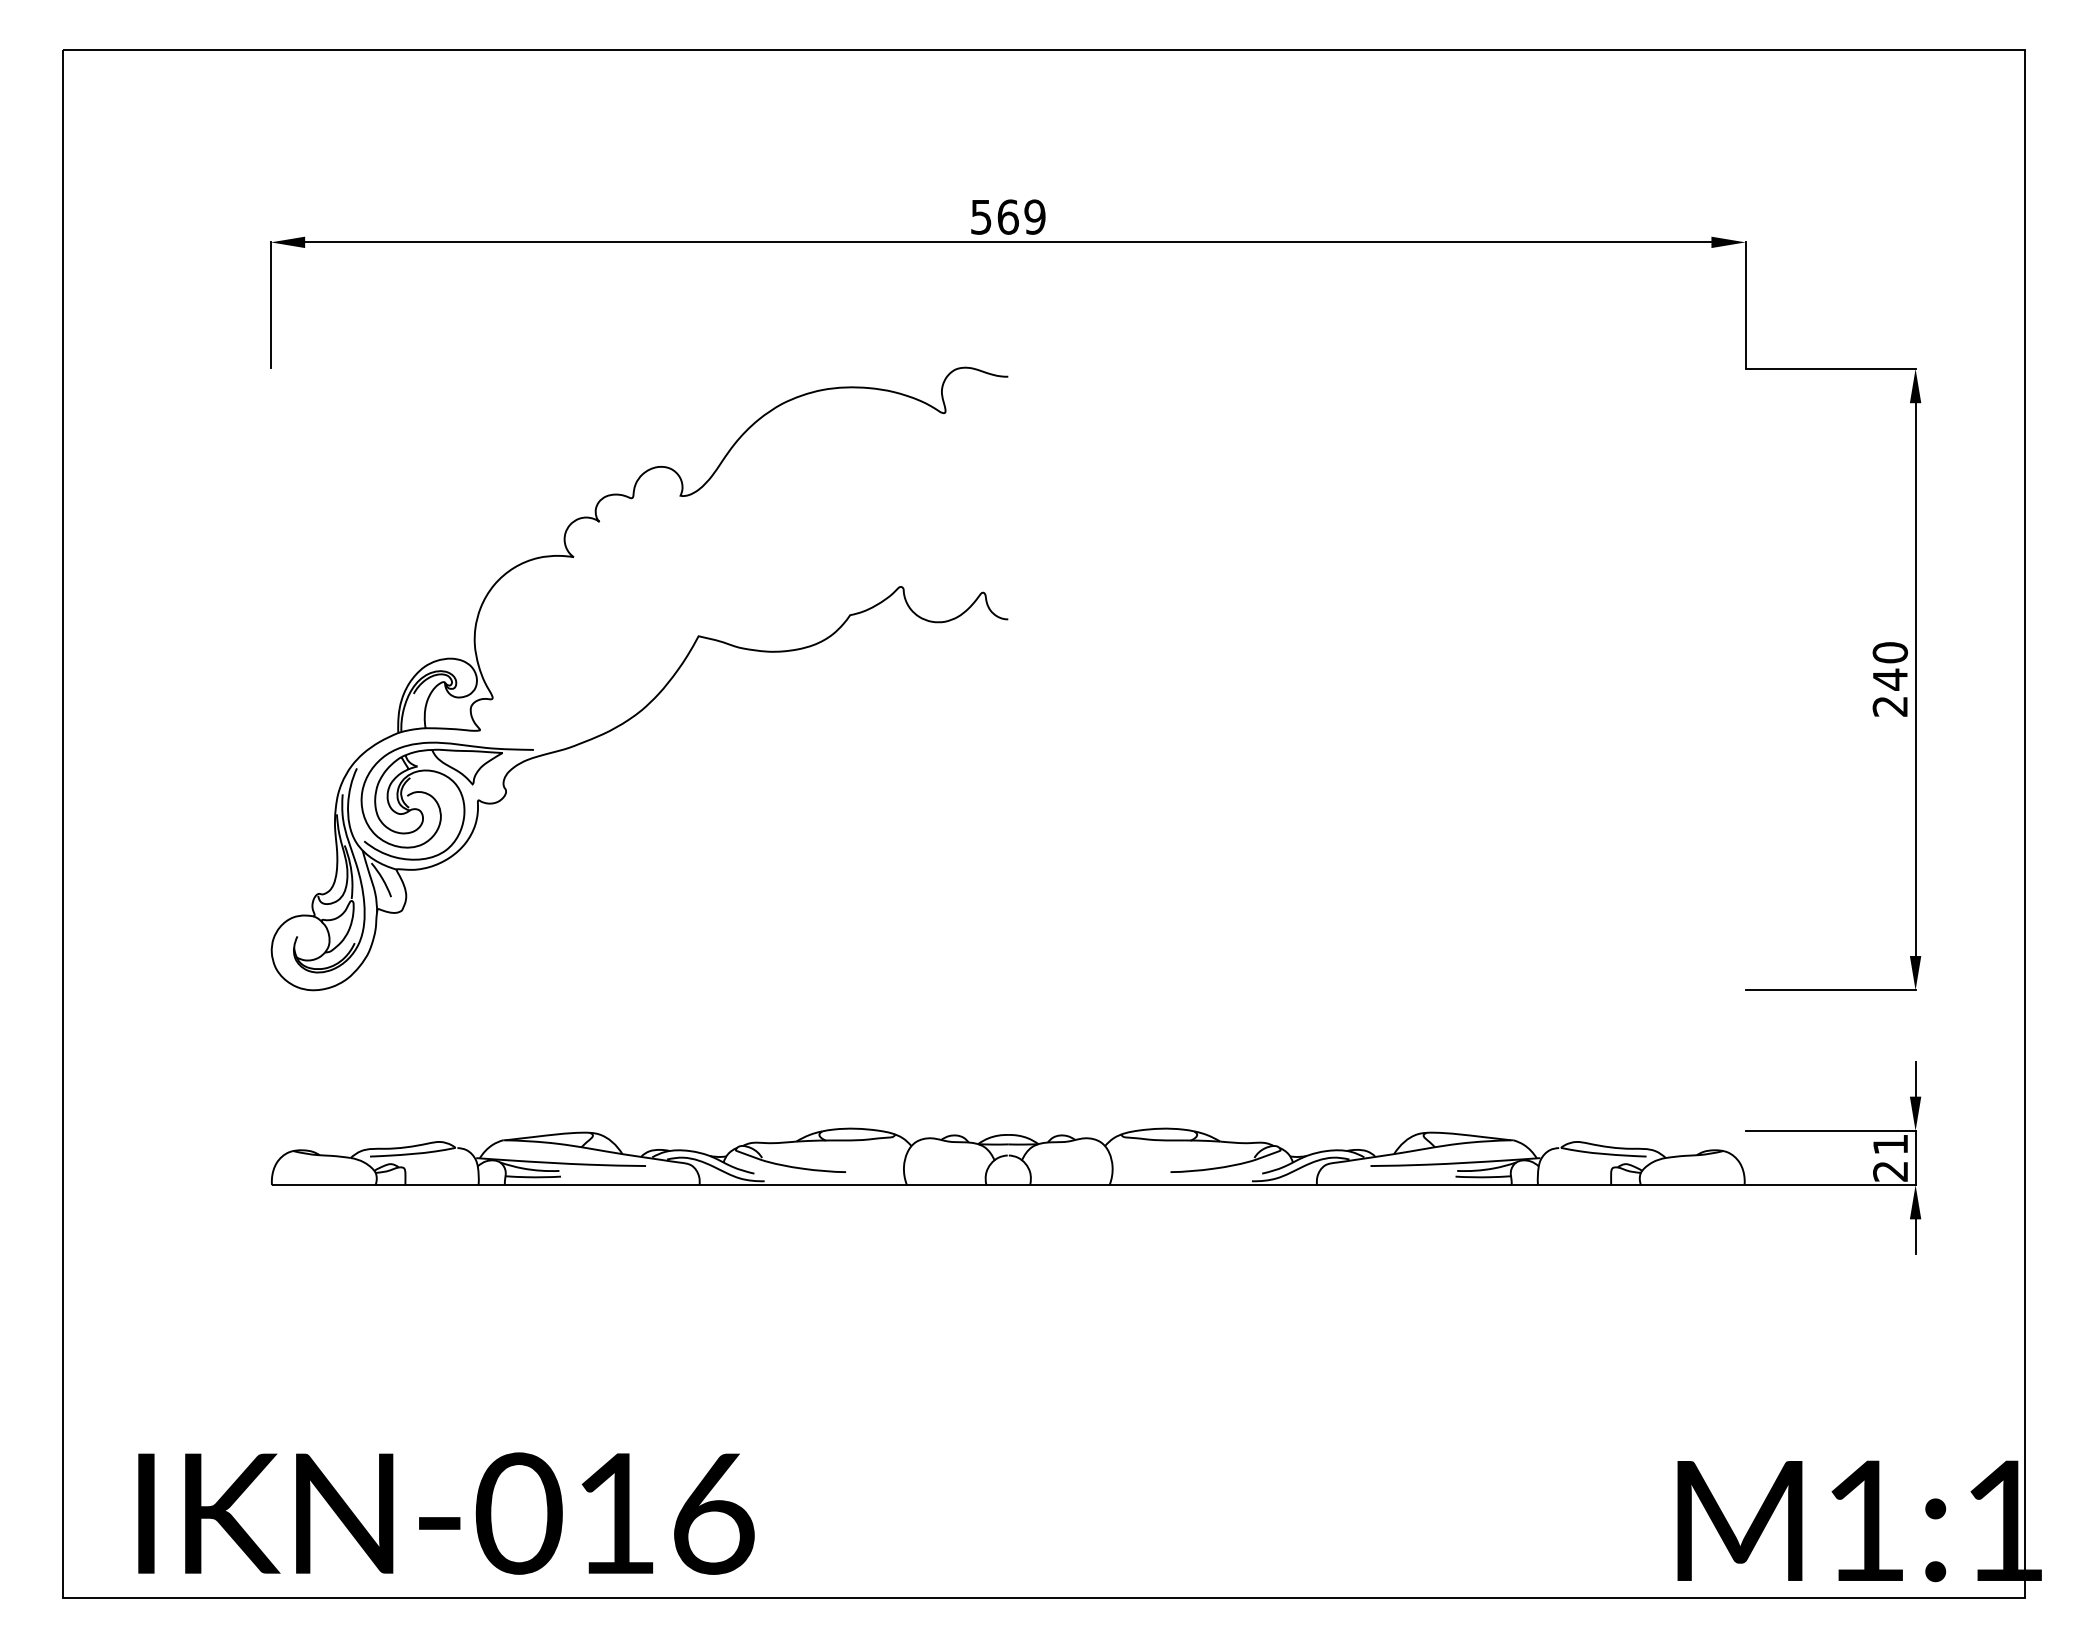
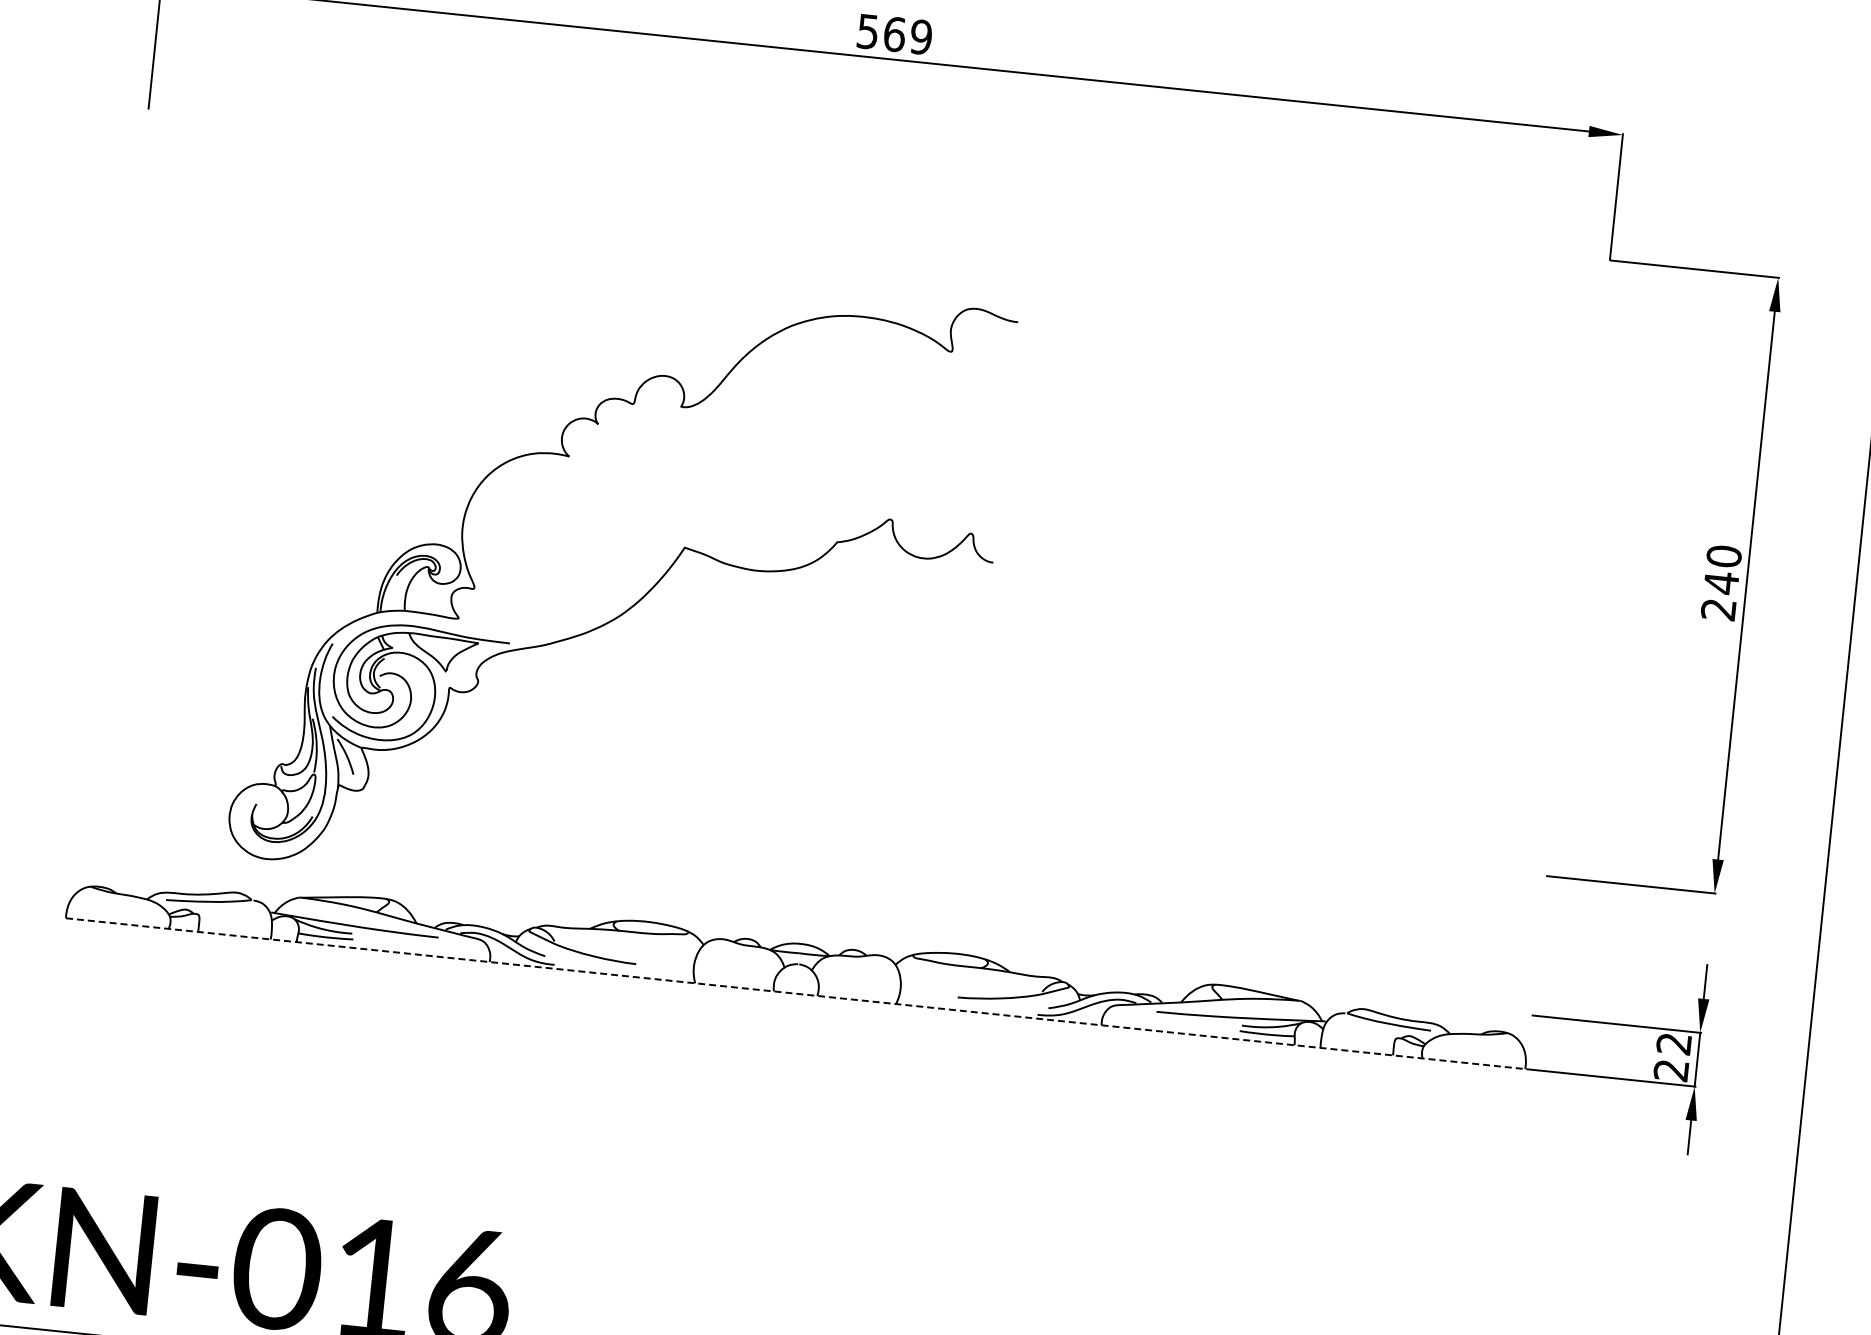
part: (656, 694) -> (637, 601), moved
text: (1890, 1144) -> (1674, 1043), 21 -> 22
line: (1008, 1185) -> (795, 994), solid -> dashed

